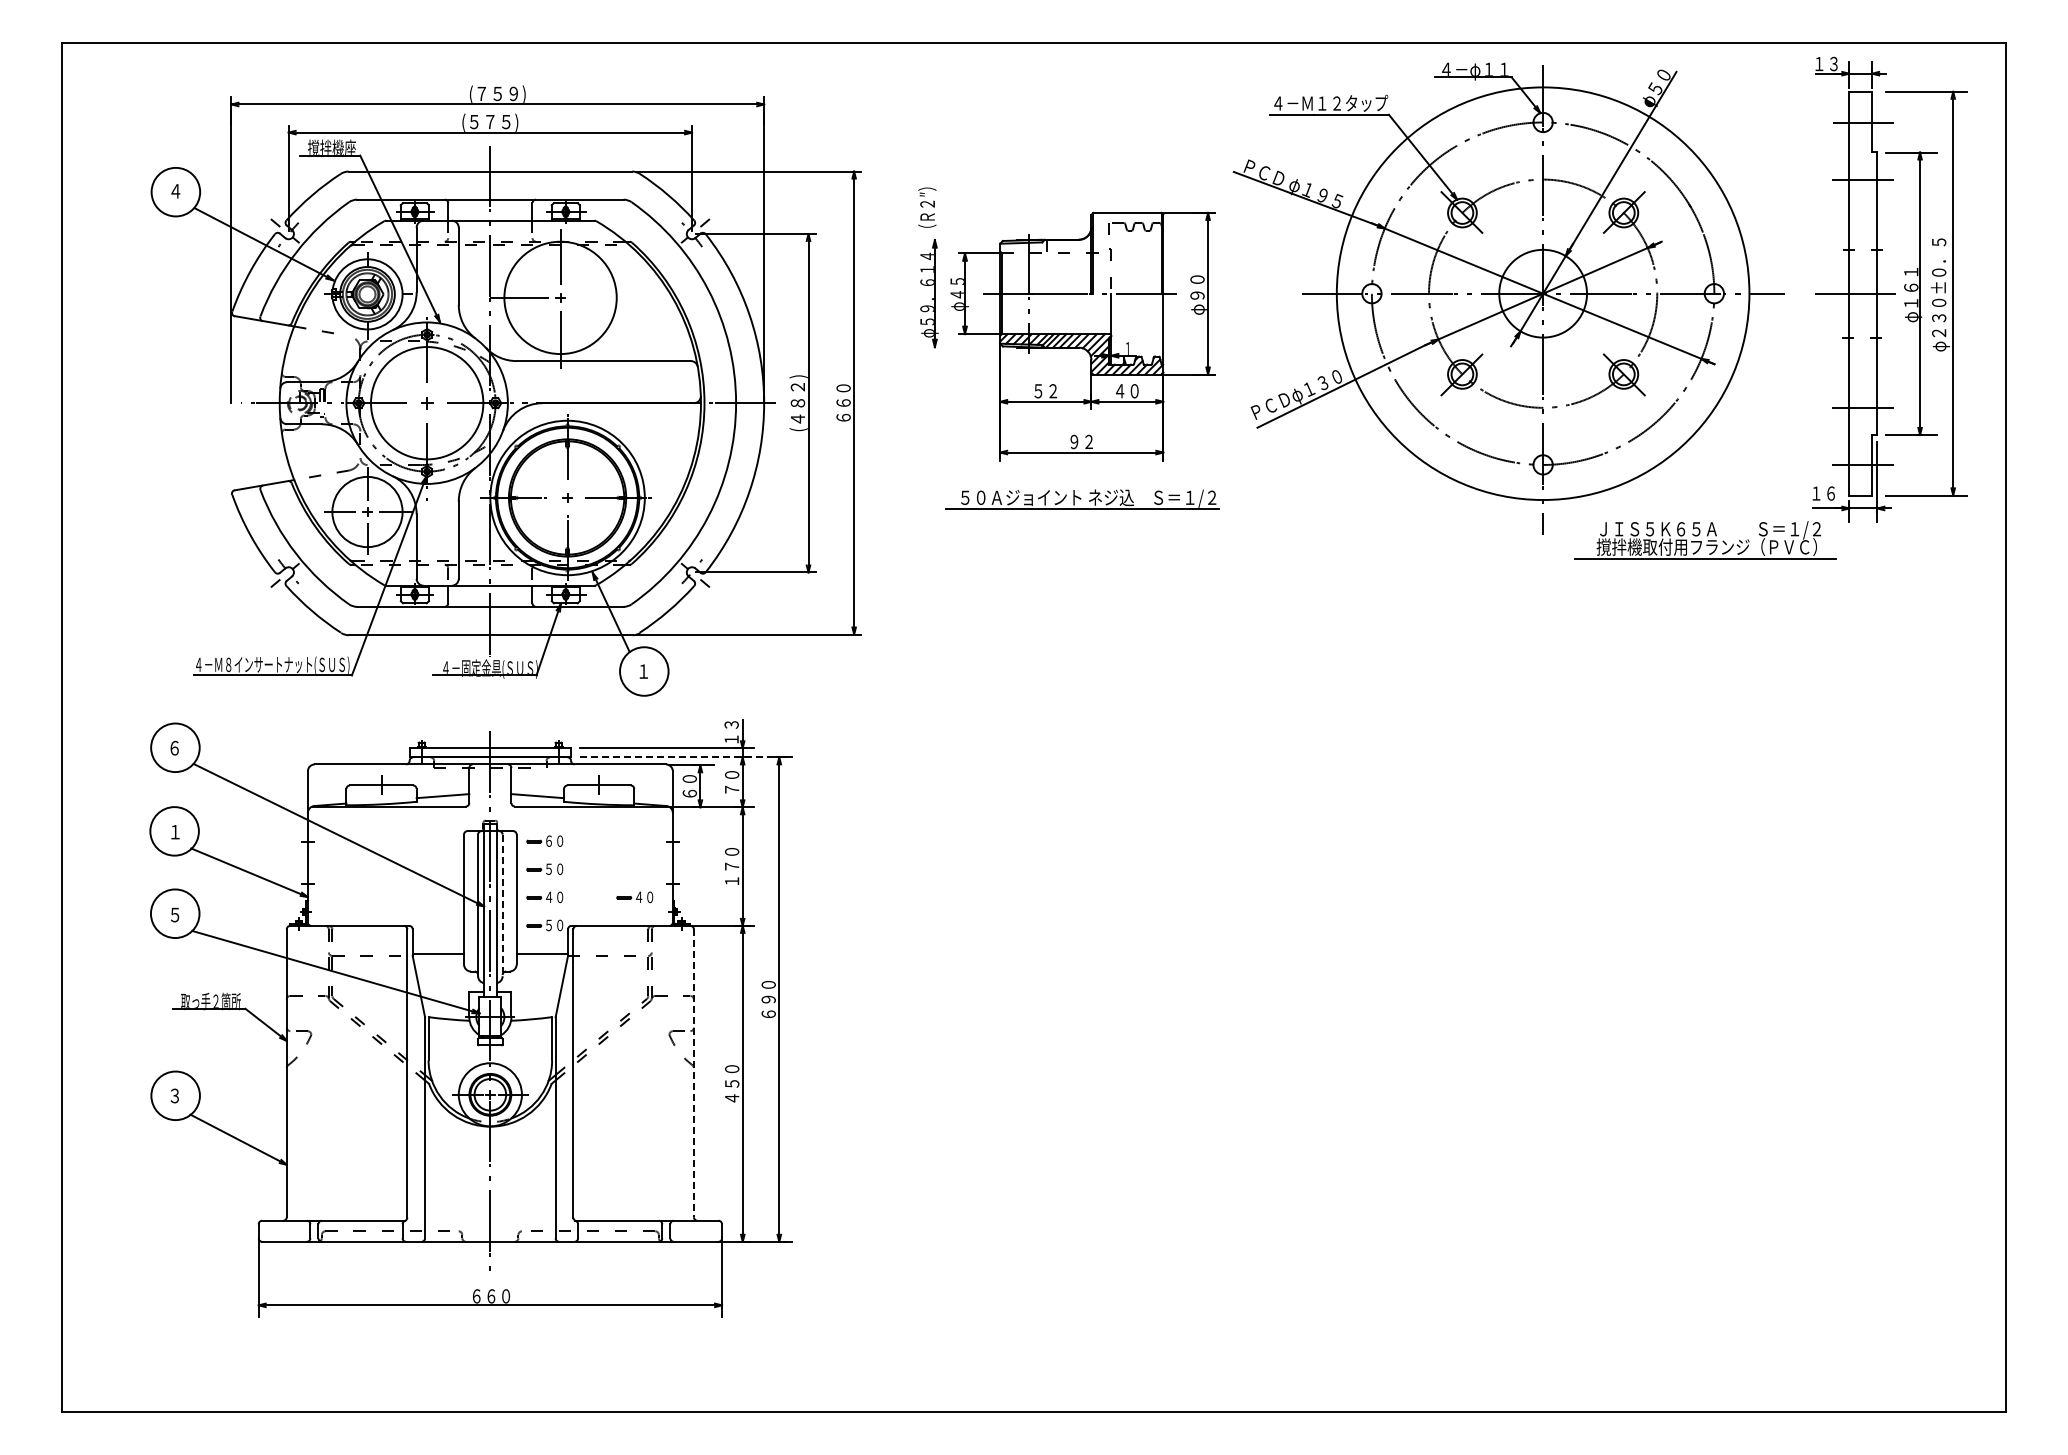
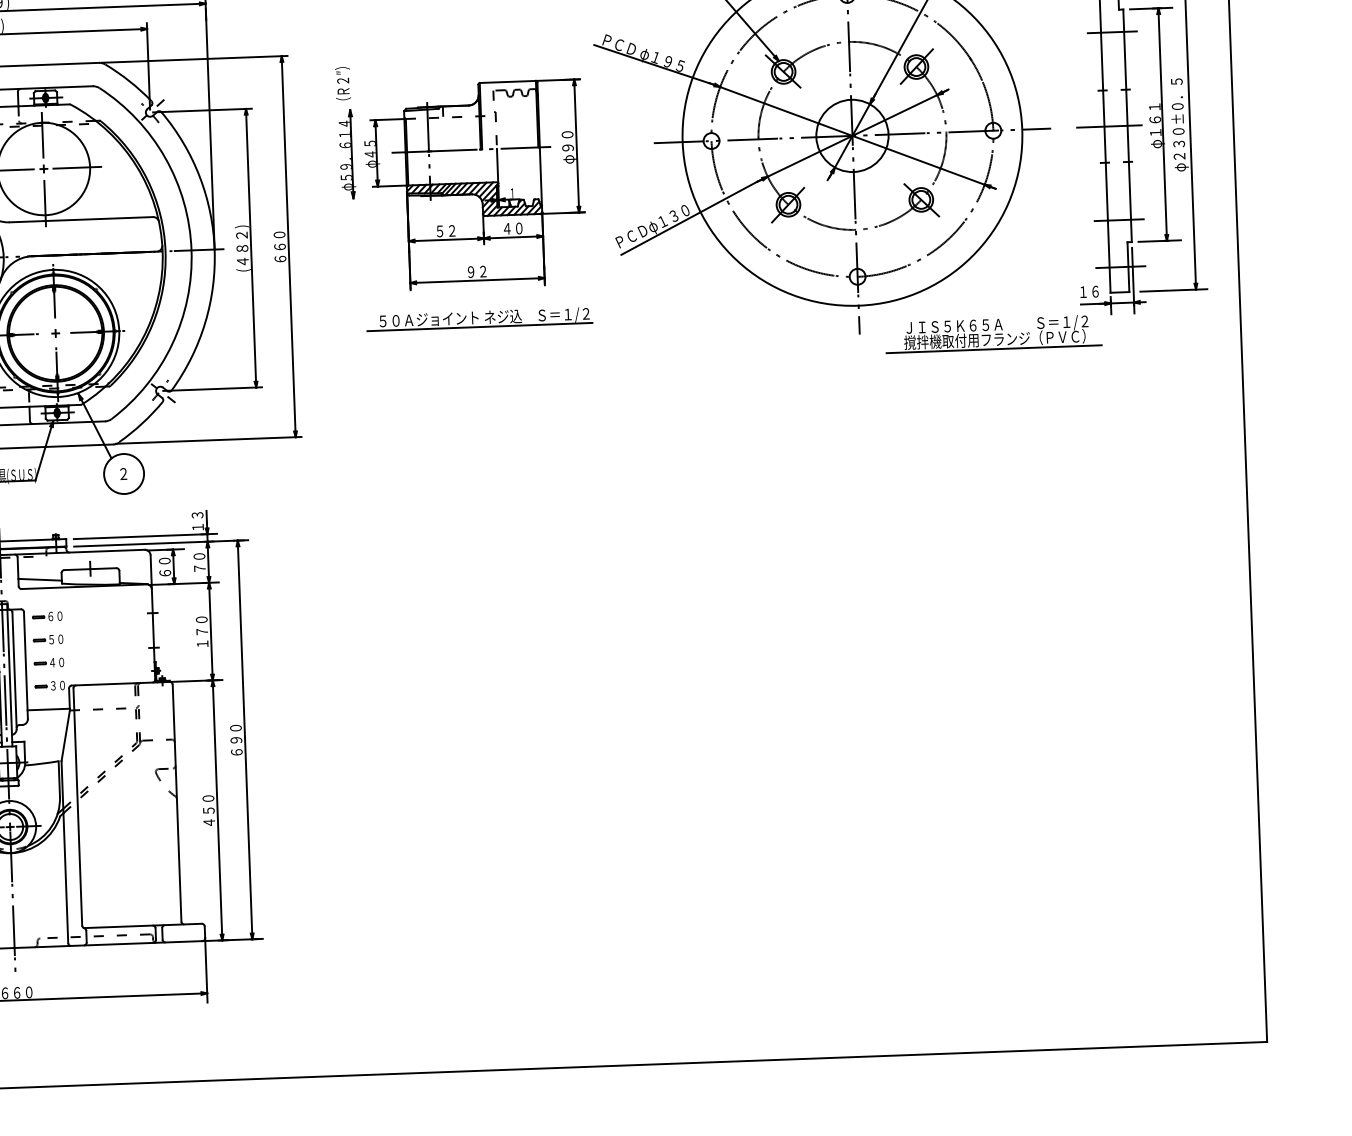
line: (601, 297) -> (77, 167), added
text: (643, 670) -> (123, 473), １ -> ２
line: (678, 757) -> (154, 543), dashed -> solid
part: (634, 897) -> (122, 660), removed
line: (502, 905) -> (14, 670), dashed -> solid
text: (548, 924) -> (52, 685), ５０ -> ３０
line: (693, 1073) -> (176, 803), dashed -> solid

